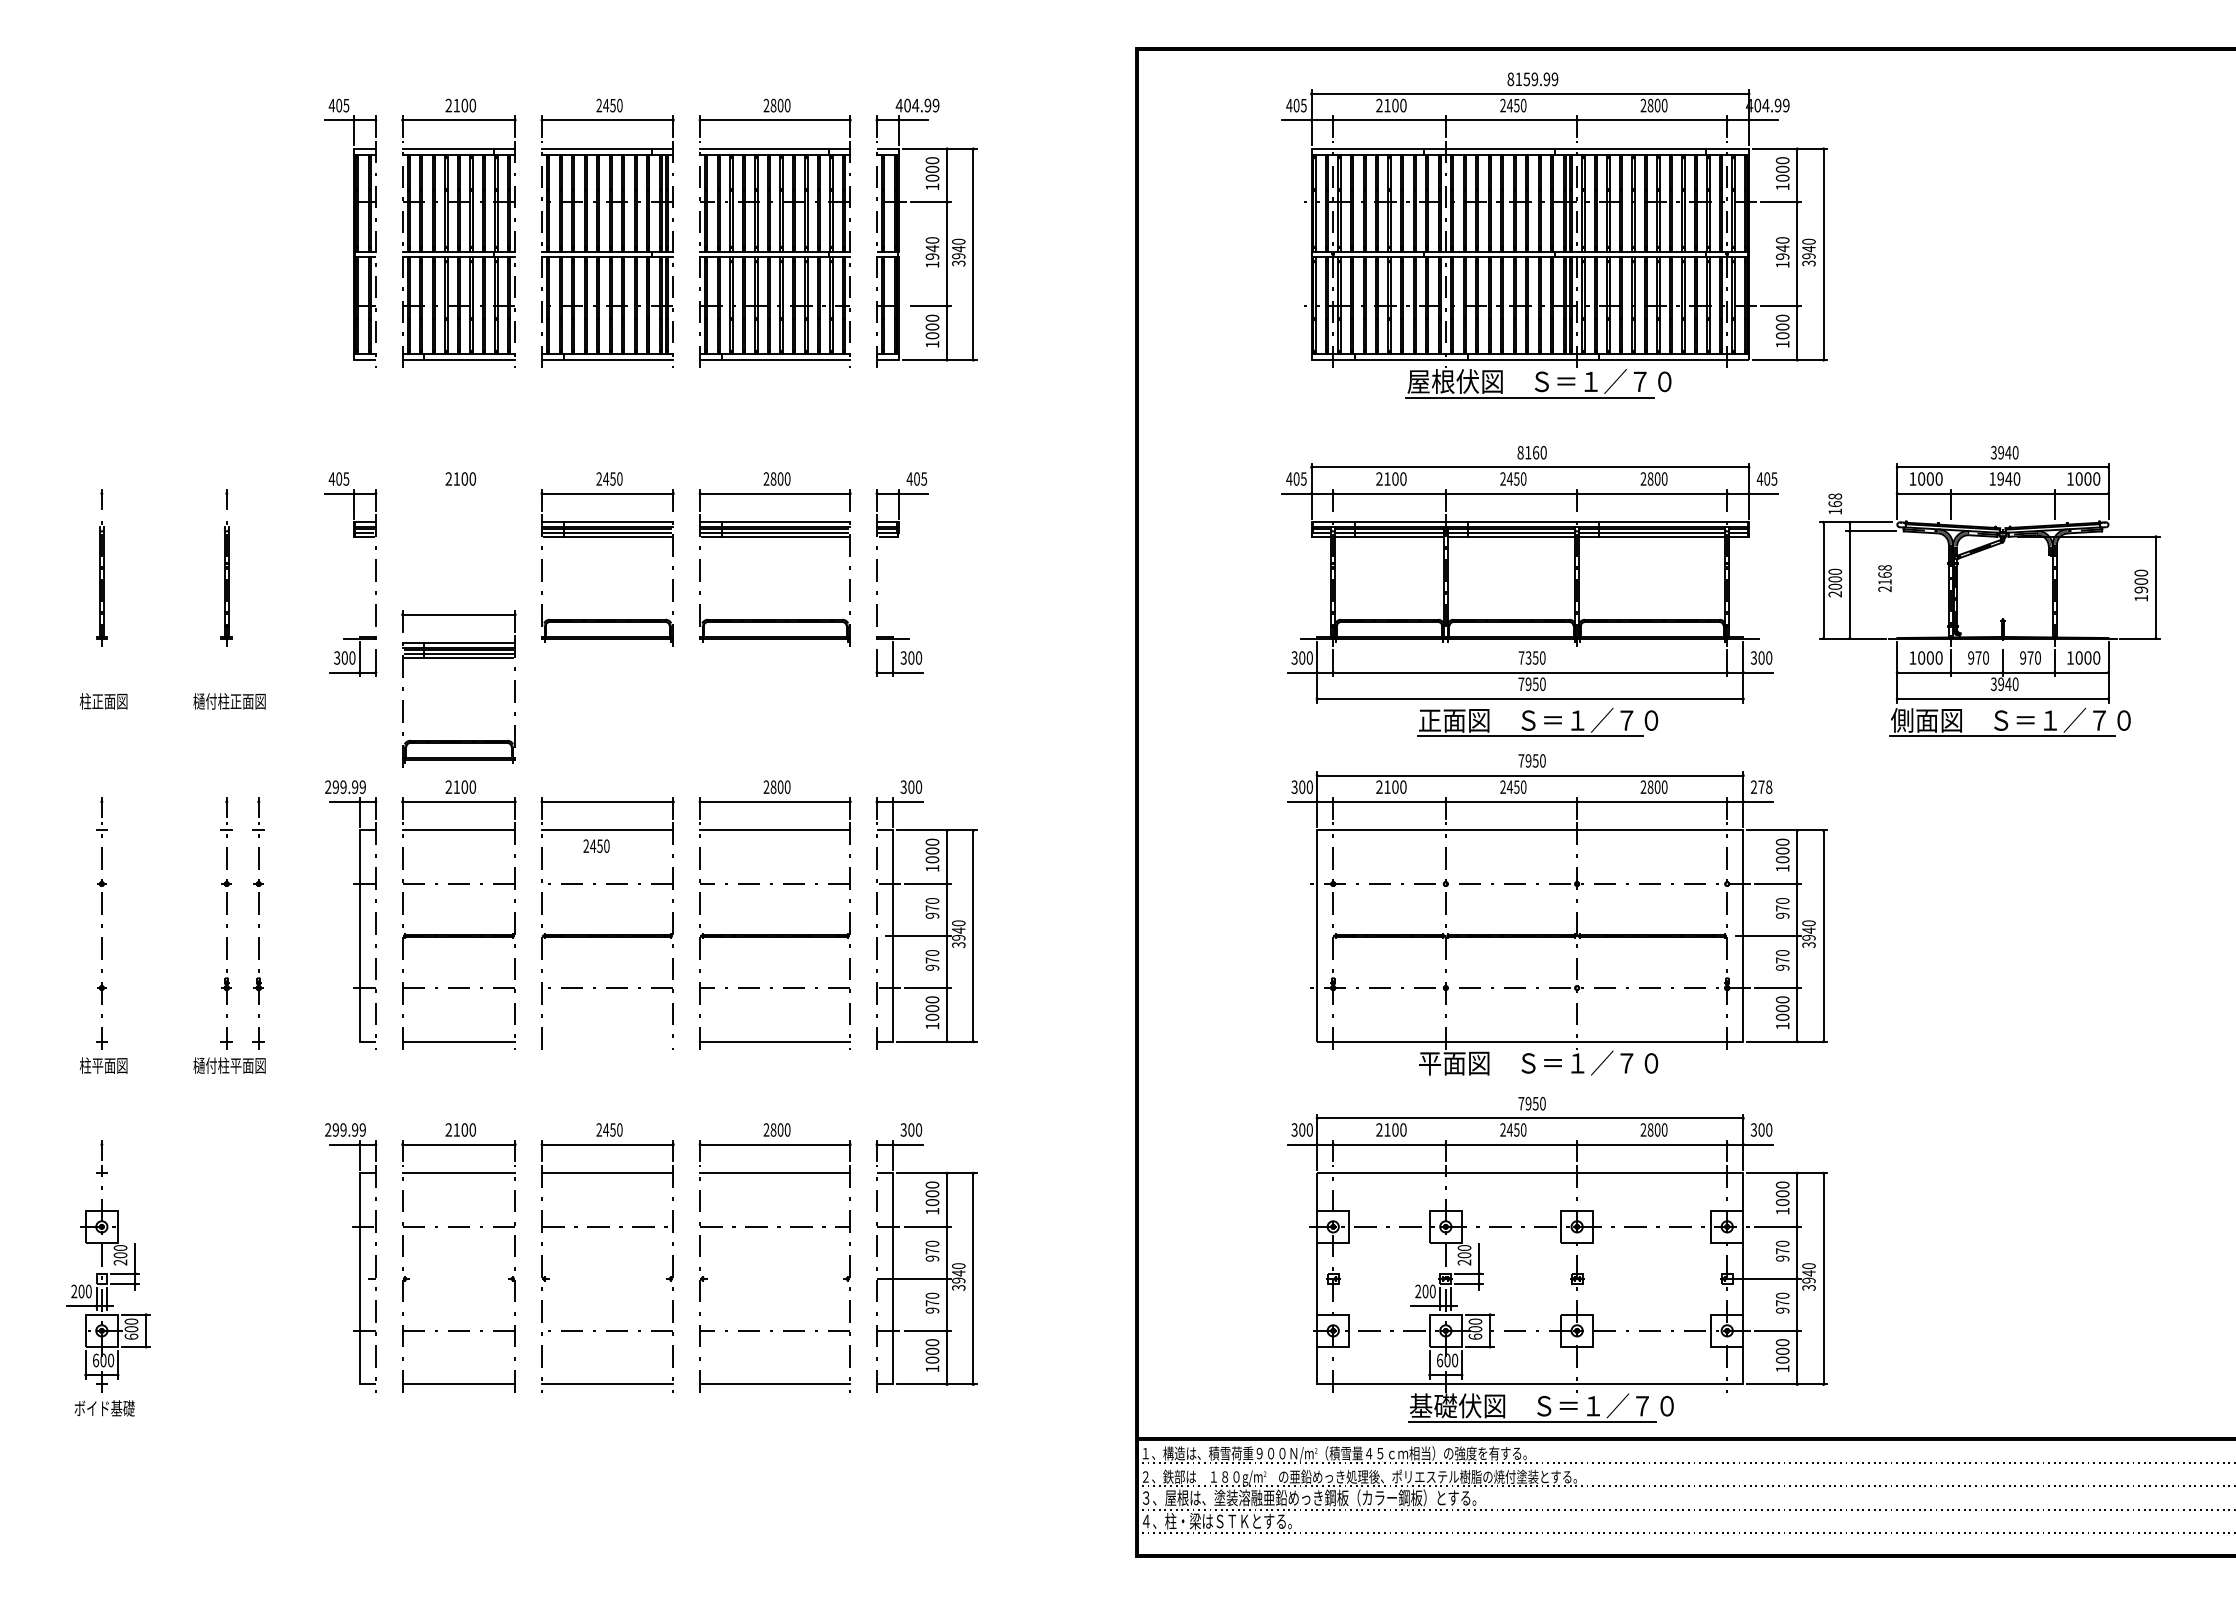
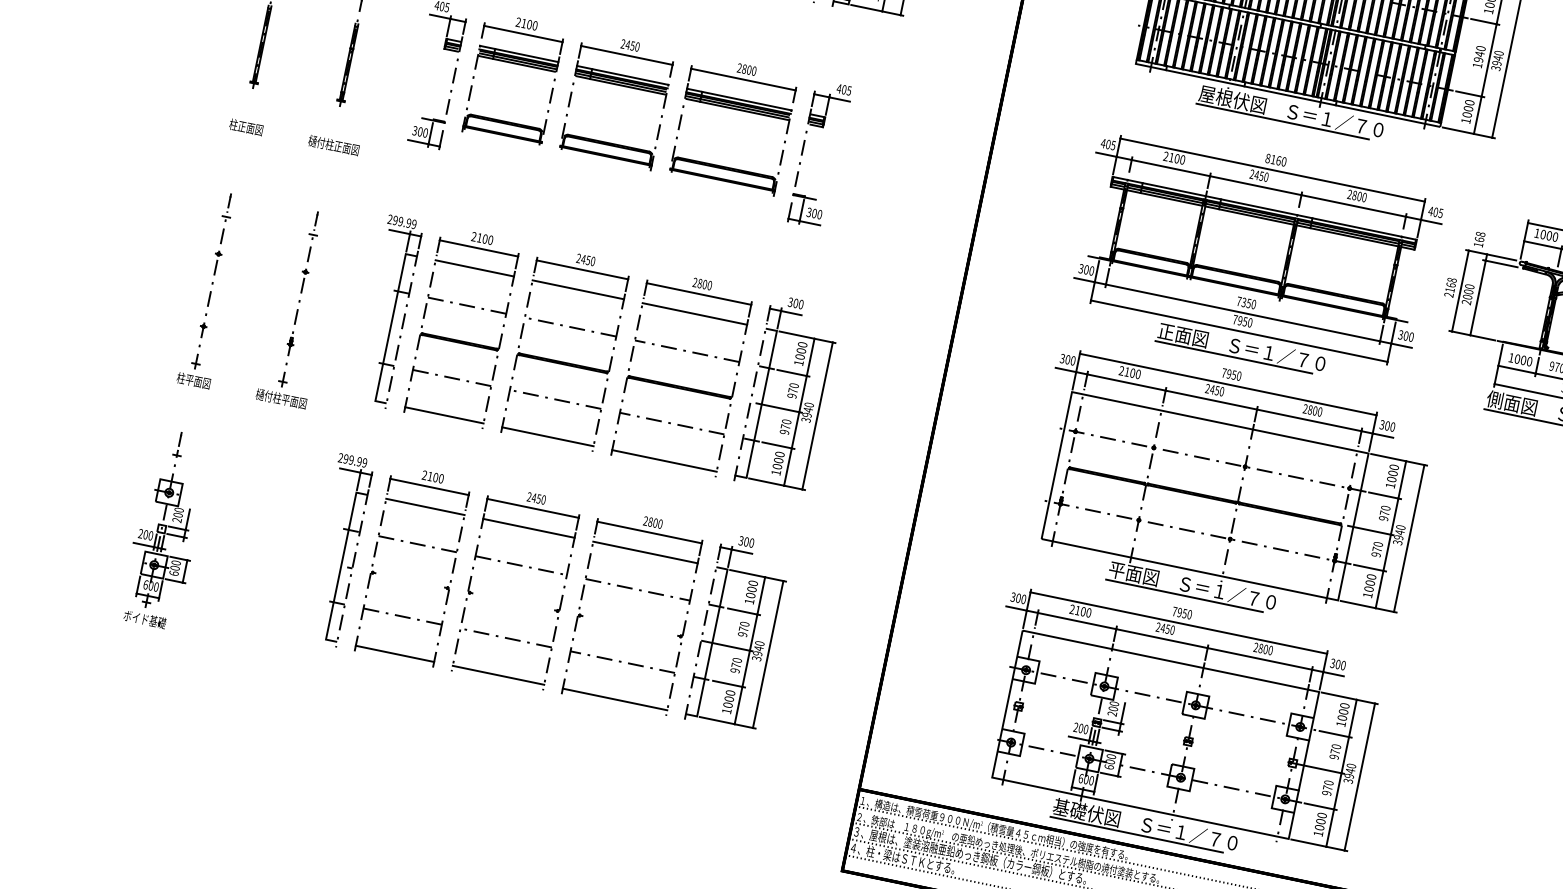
text: (1884, 578) -> (1450, 287), moved
part: (458, 658) -> (516, 64), moved
text: (1761, 786) -> (1387, 425), 278 -> 300
text: (596, 845) -> (585, 259), moved
part: (258, 923) -> (321, 304), removed
line: (607, 1041) -> (547, 436), added
line: (1529, 1079) -> (1183, 595), added

